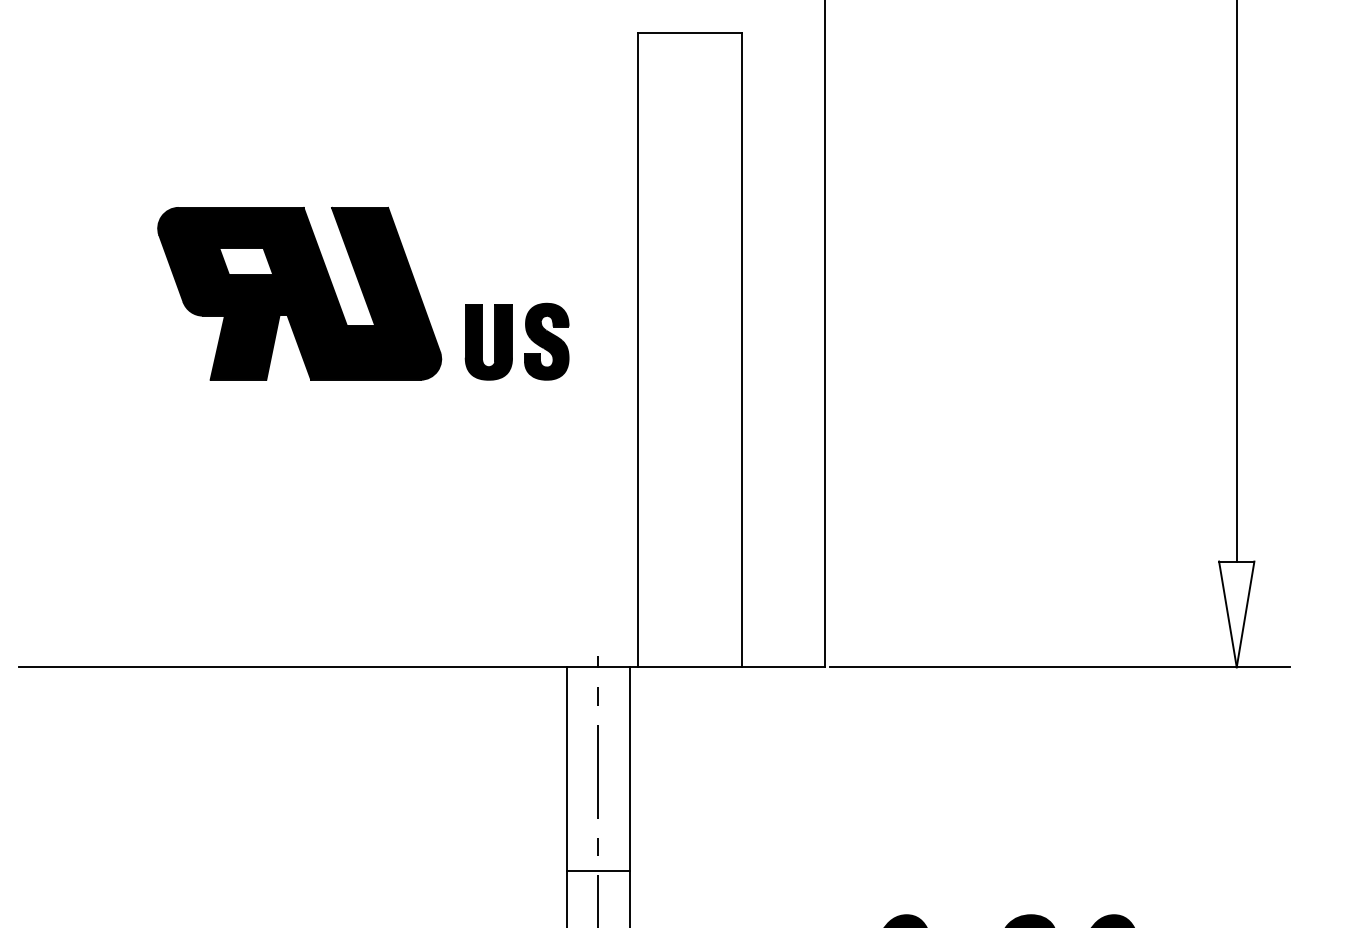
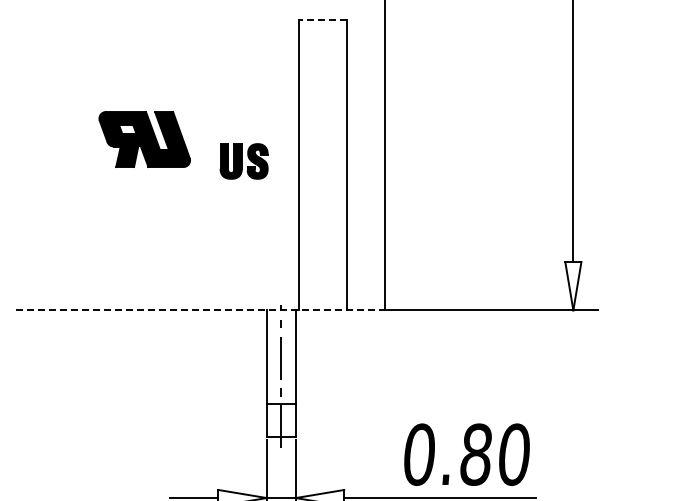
line: (690, 33) -> (323, 20), solid -> dashed
part: (299, 293) -> (144, 139), size x0.7
line: (423, 667) -> (201, 310), solid -> dashed

